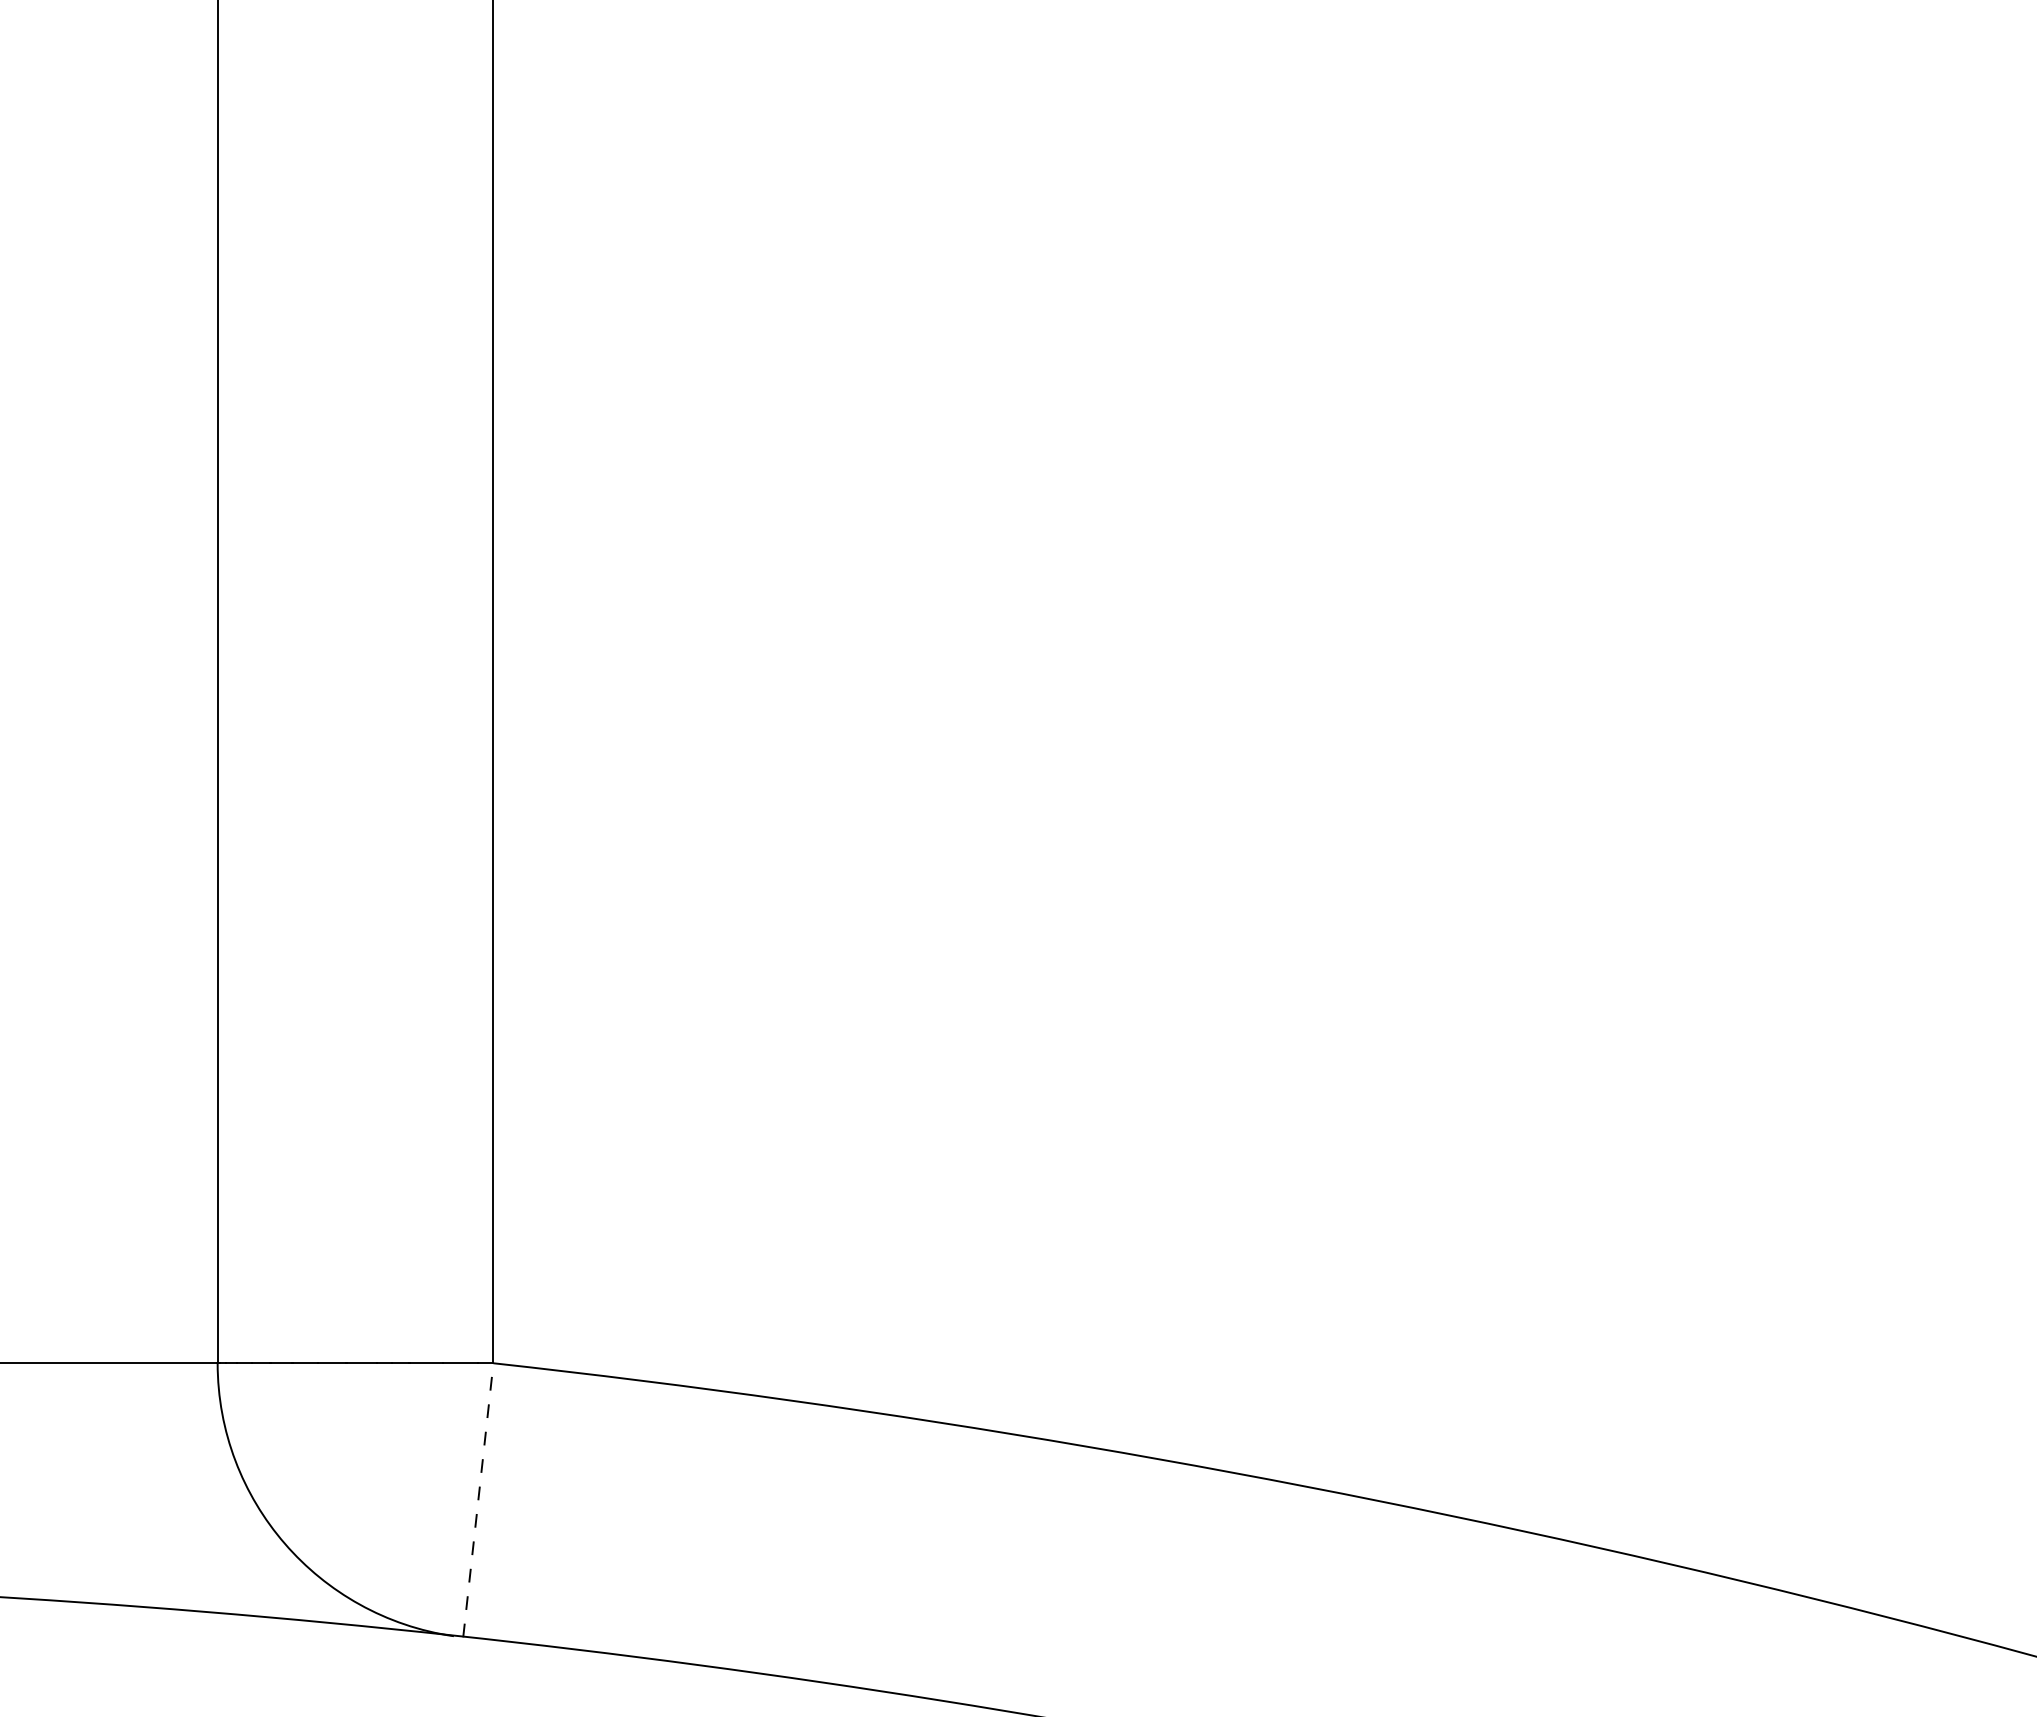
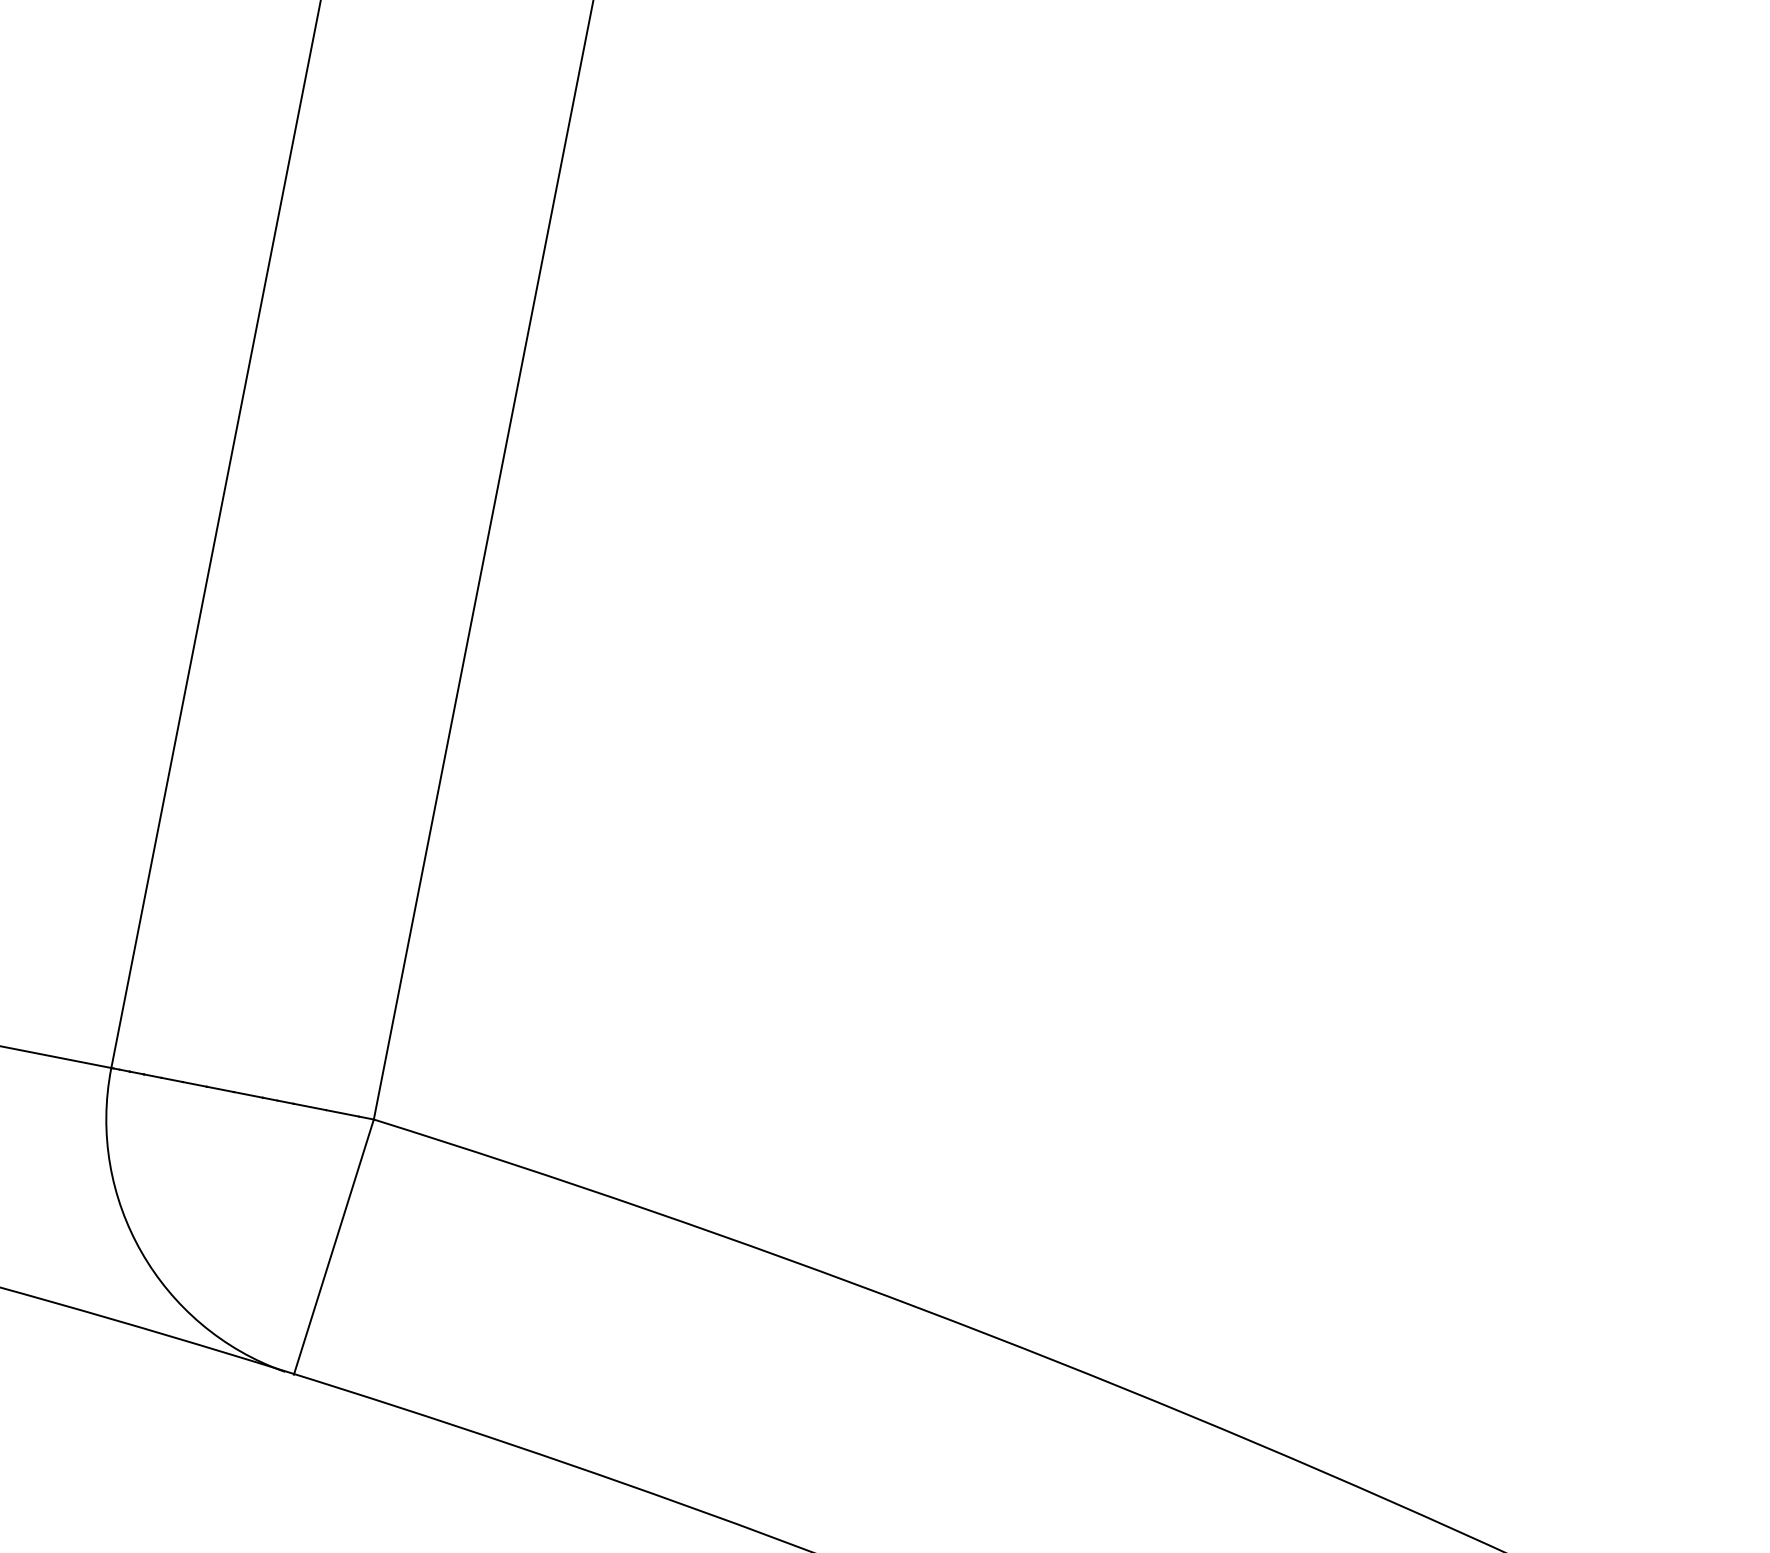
line: (478, 1500) -> (333, 1247), dashed -> solid

